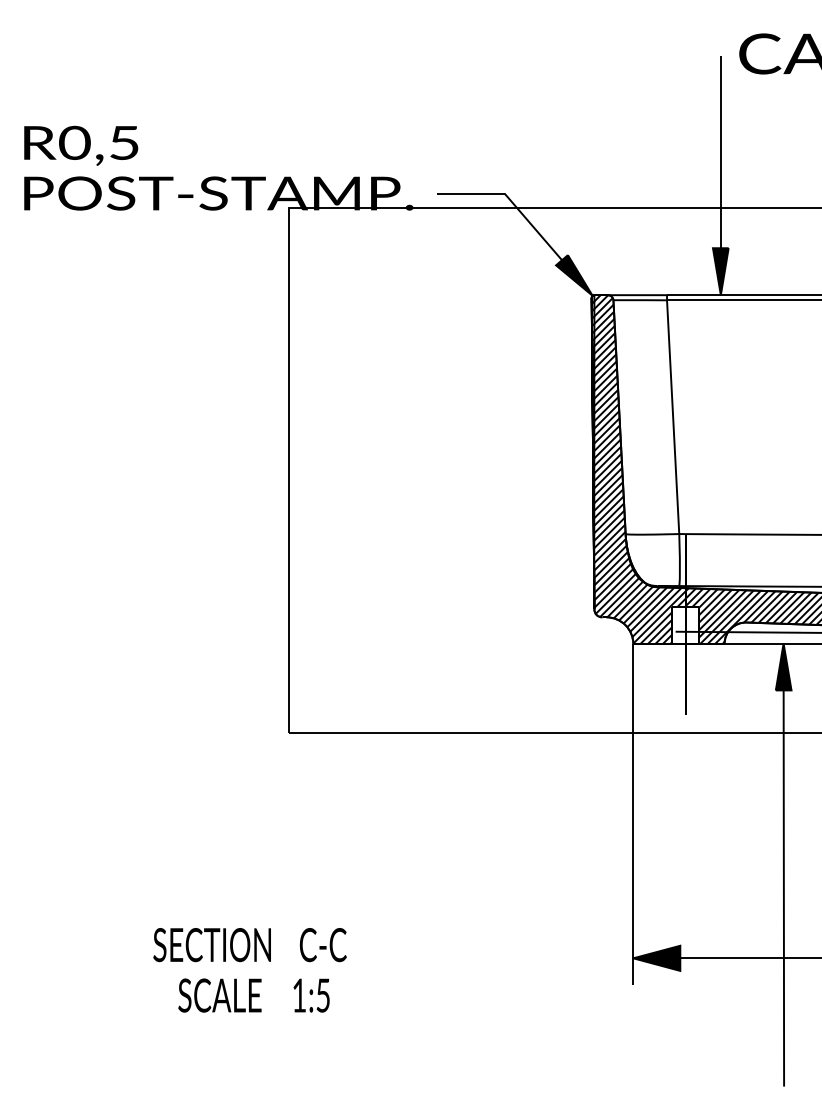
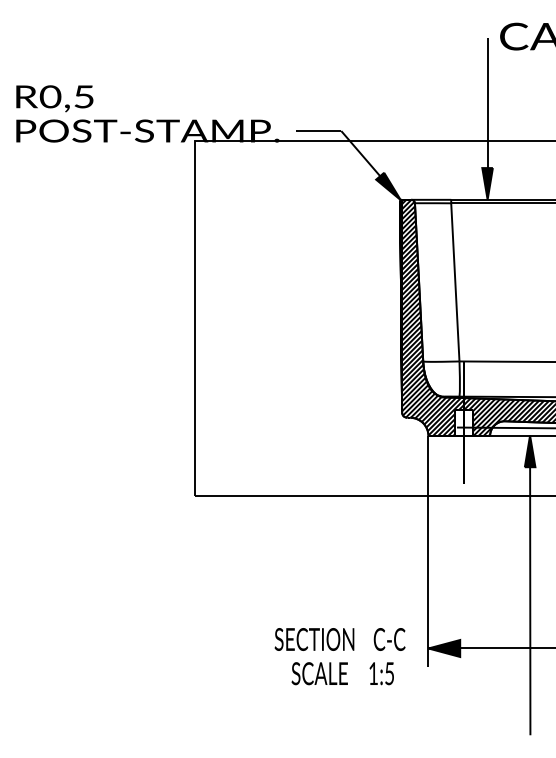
text: (249, 970) -> (339, 656), moved

